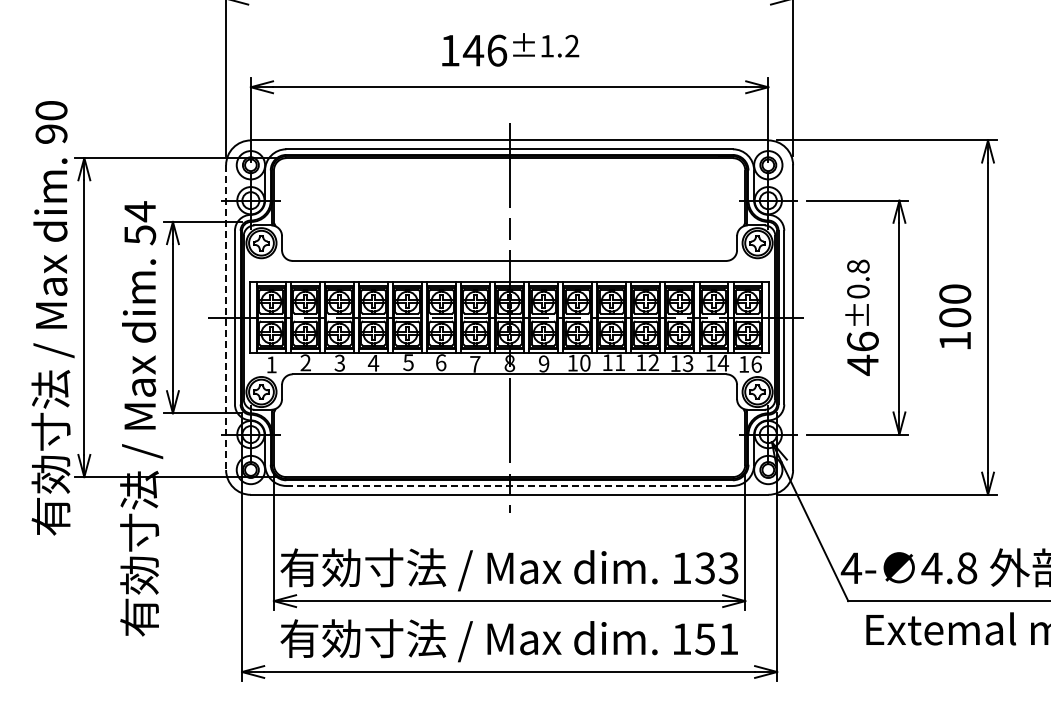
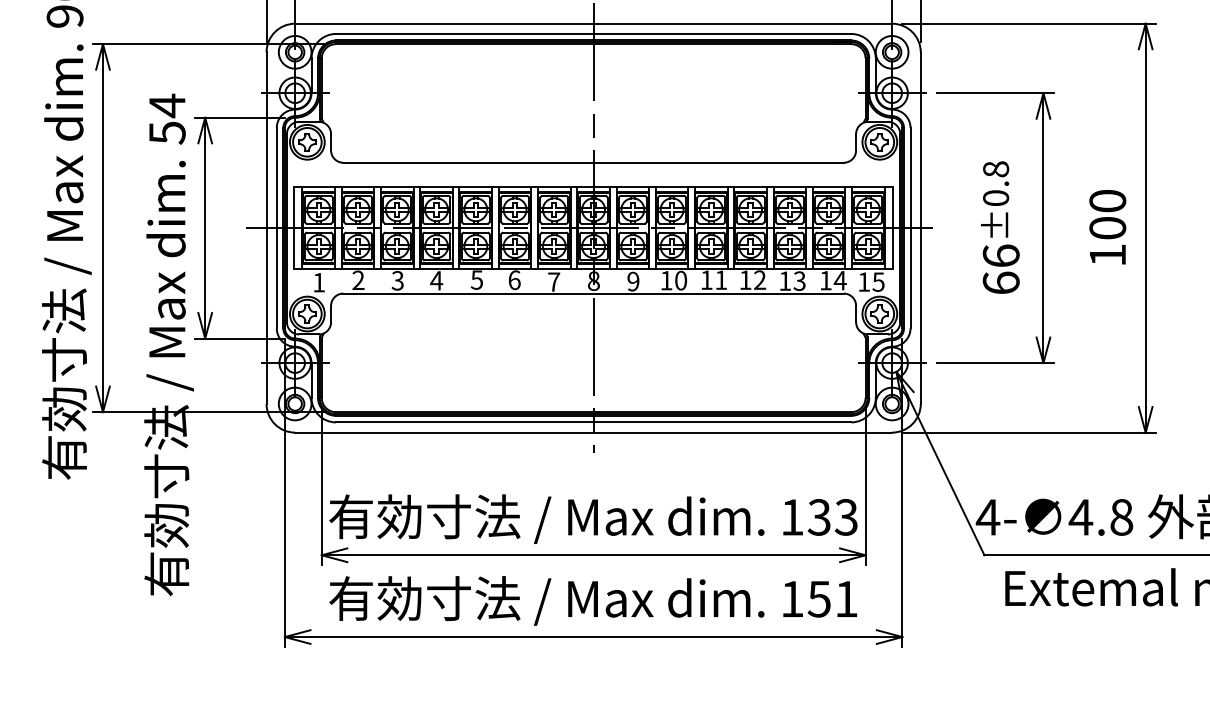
line: (226, 318) -> (267, 229), dashed -> solid
text: (756, 363) -> (878, 281), 16 -> 15
text: (862, 365) -> (1000, 283), 46 -> 66
line: (510, 485) -> (594, 421), dashed -> solid

